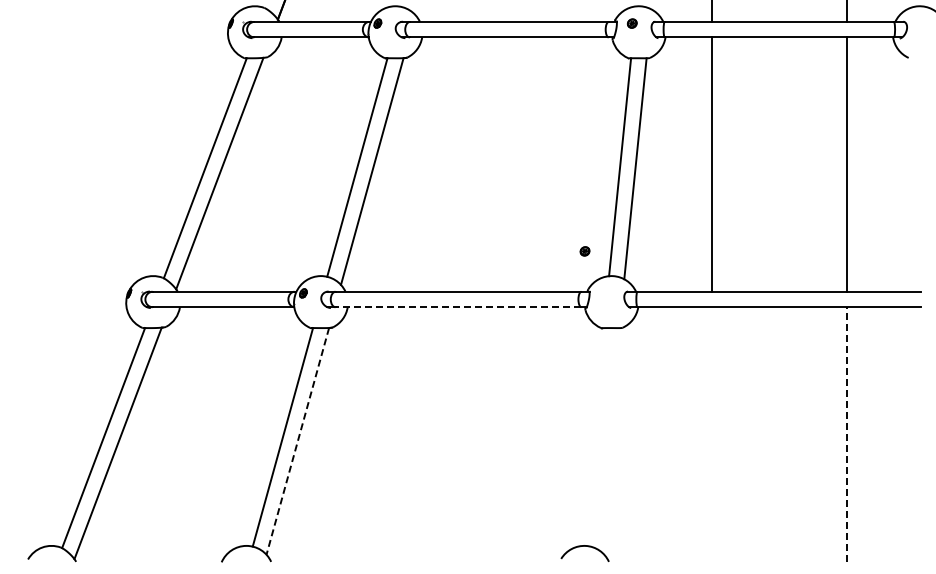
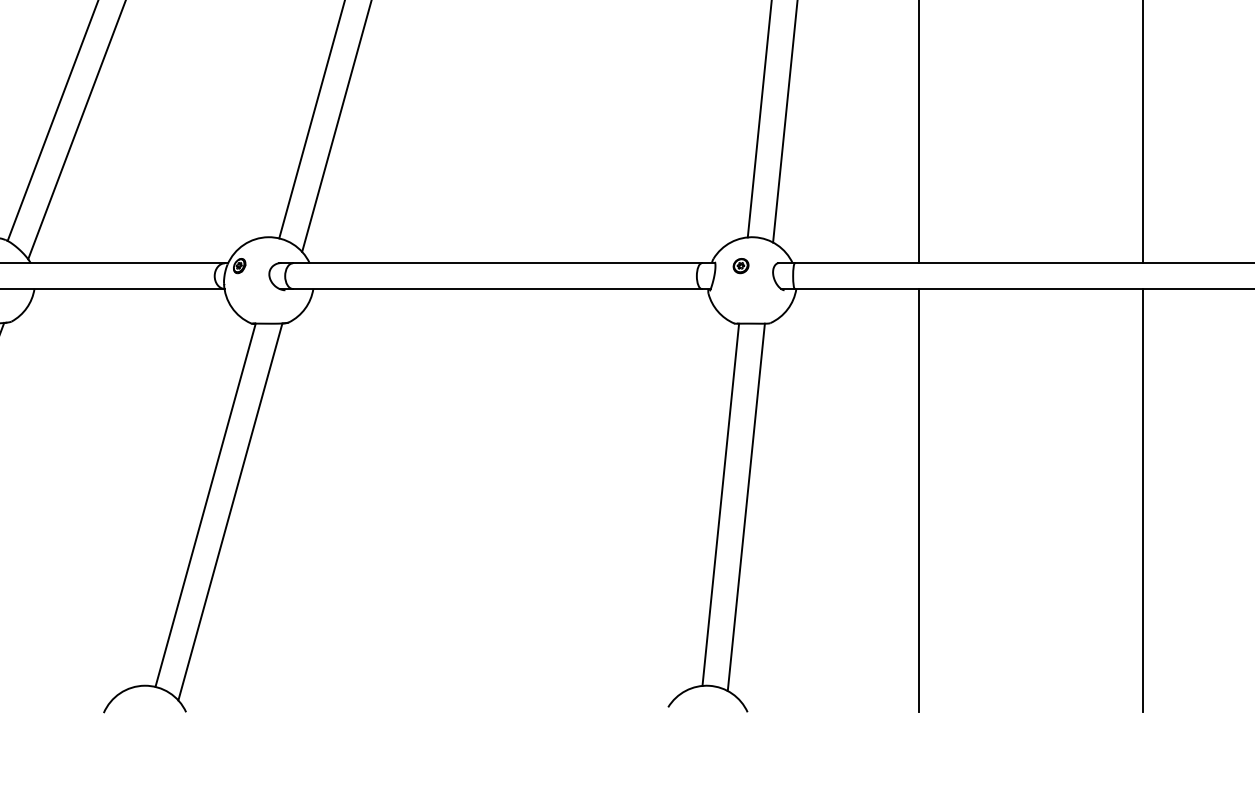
part: (584, 251) -> (740, 266), moved
line: (458, 307) -> (497, 289), dashed -> solid
line: (711, 434) -> (918, 500), added
line: (846, 434) -> (1142, 500), dashed -> solid
line: (592, 437) -> (720, 505), added
line: (608, 438) -> (746, 507), added
line: (297, 441) -> (229, 512), dashed -> solid

